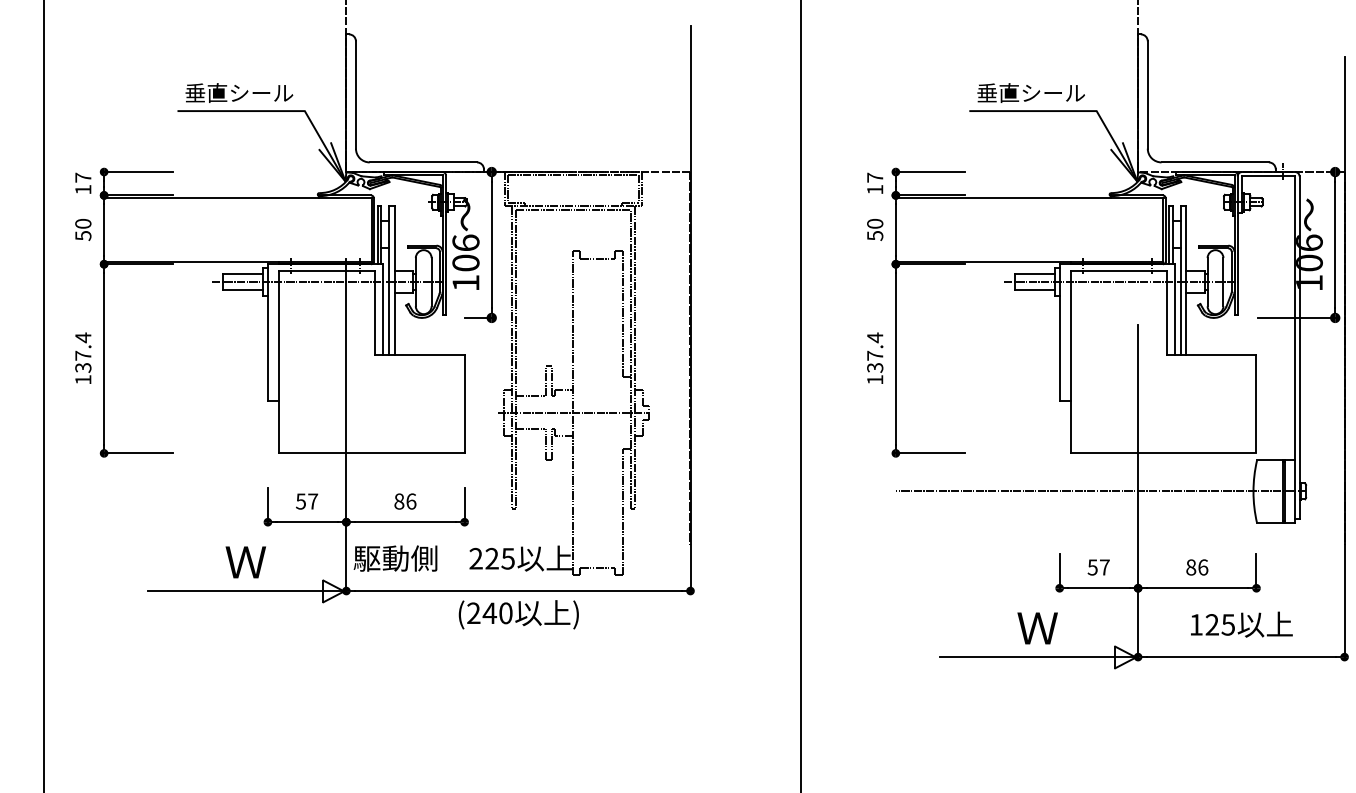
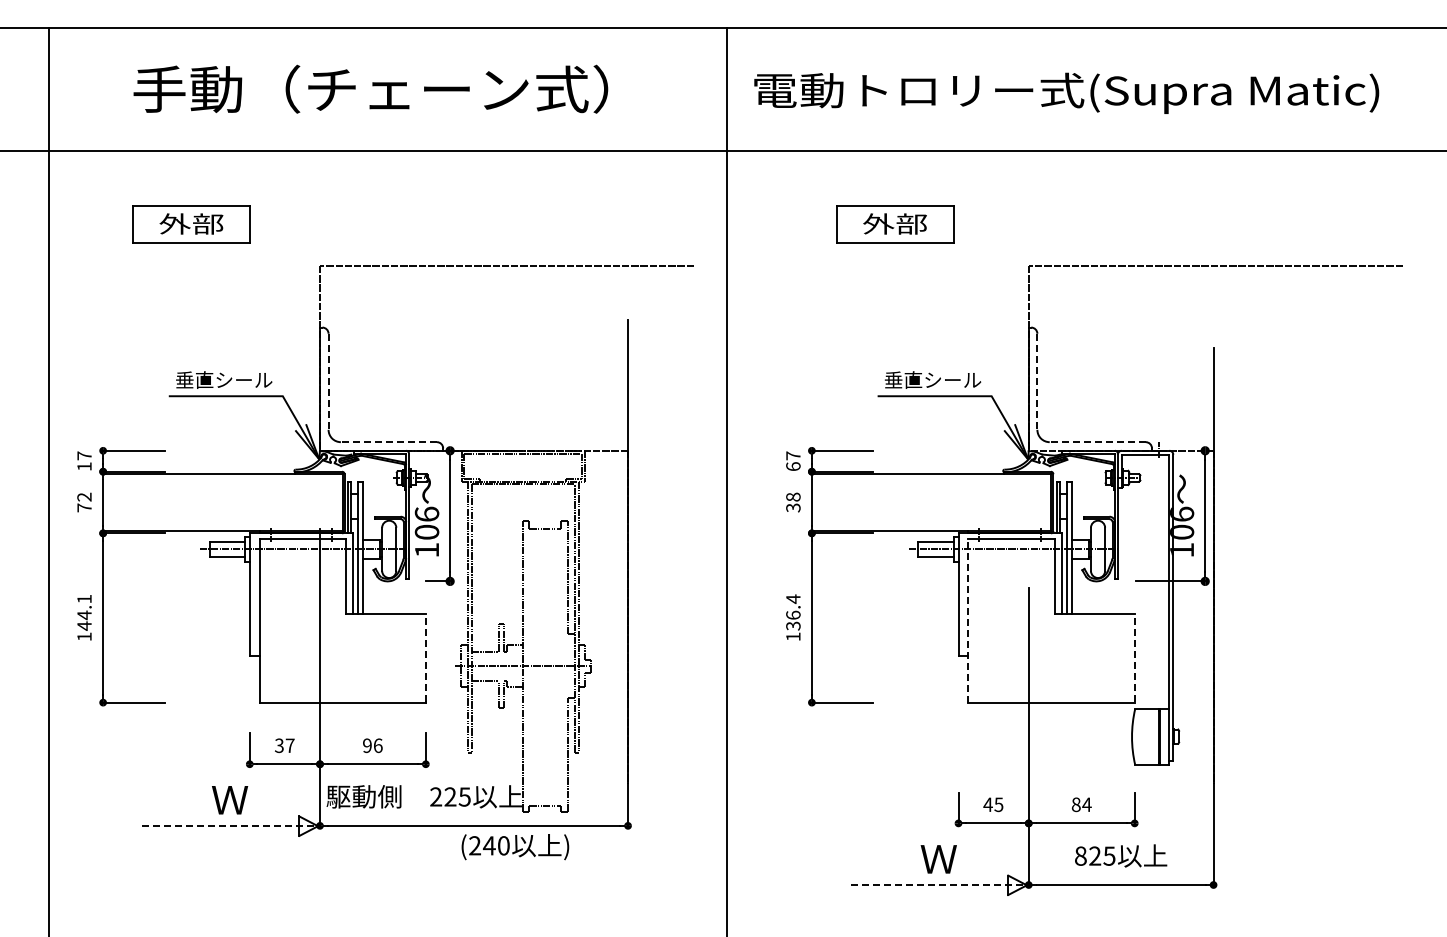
line: (355, 95) -> (328, 382), solid -> dashed
line: (1147, 95) -> (1037, 382), solid -> dashed
line: (422, 162) -> (388, 442), solid -> dashed
line: (1214, 162) -> (1097, 442), solid -> dashed
text: (875, 189) -> (793, 466), 17 -> 67
text: (875, 228) -> (793, 501), 50 -> 38
text: (83, 229) -> (84, 502), 50 -> 72
text: (83, 352) -> (84, 612), 137.4 -> 144.1
text: (875, 354) -> (793, 614), 137.4 -> 136.4
line: (1070, 361) -> (968, 620), solid -> dashed
line: (464, 404) -> (425, 658), solid -> dashed
line: (1256, 404) -> (1134, 658), solid -> dashed
line: (1100, 491) -> (995, 736), removed
text: (301, 501) -> (279, 745), 57 -> 37
text: (399, 501) -> (367, 745), 86 -> 96
text: (1098, 567) -> (993, 804), 57 -> 45
text: (1202, 567) -> (1086, 804), 86 -> 84
line: (246, 590) -> (230, 825), solid -> dashed
text: (518, 615) -> (515, 847), moved
text: (1195, 624) -> (1080, 855), 125 -> 825
line: (1037, 656) -> (938, 884), solid -> dashed

